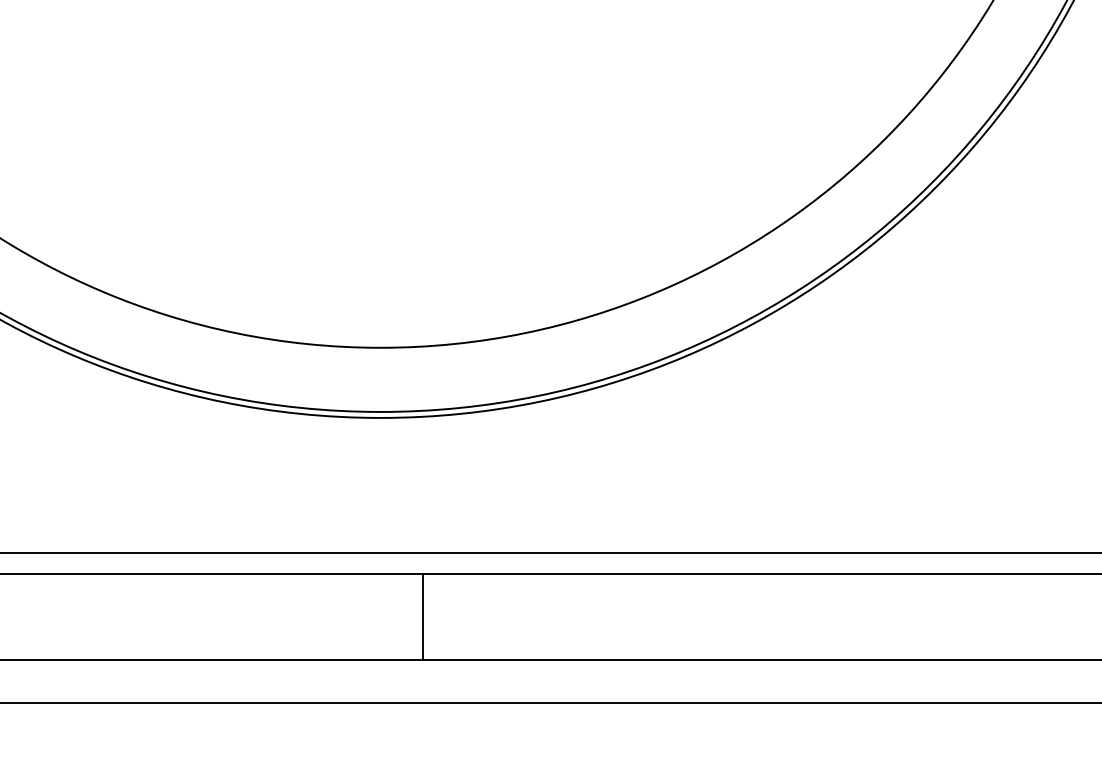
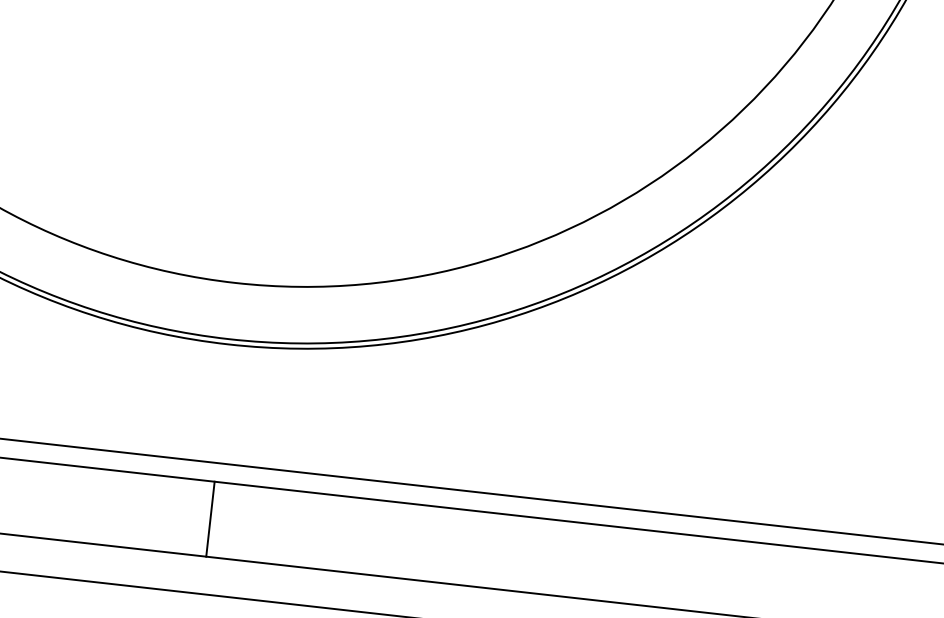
line: (422, 617) -> (210, 519), moved

